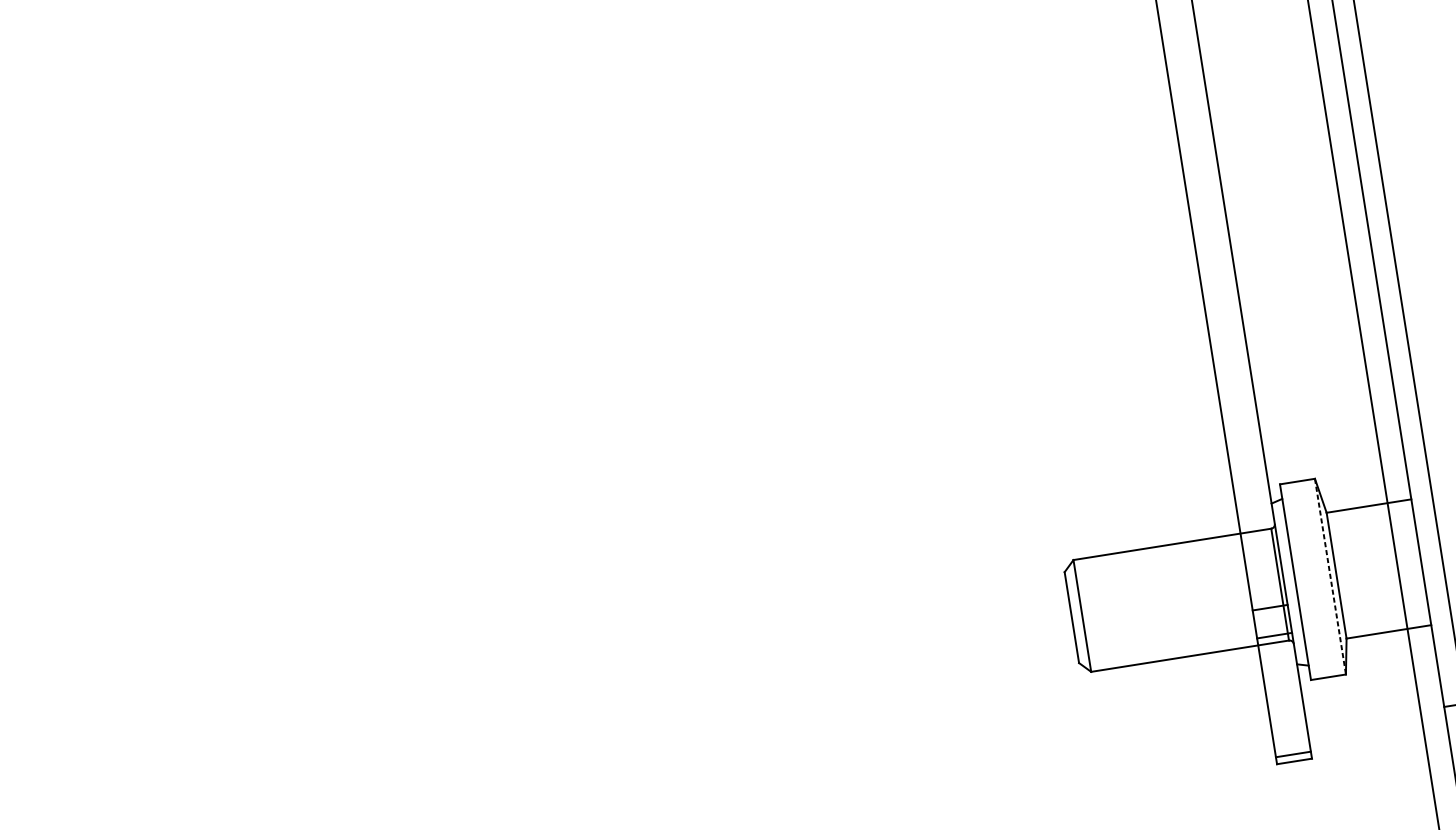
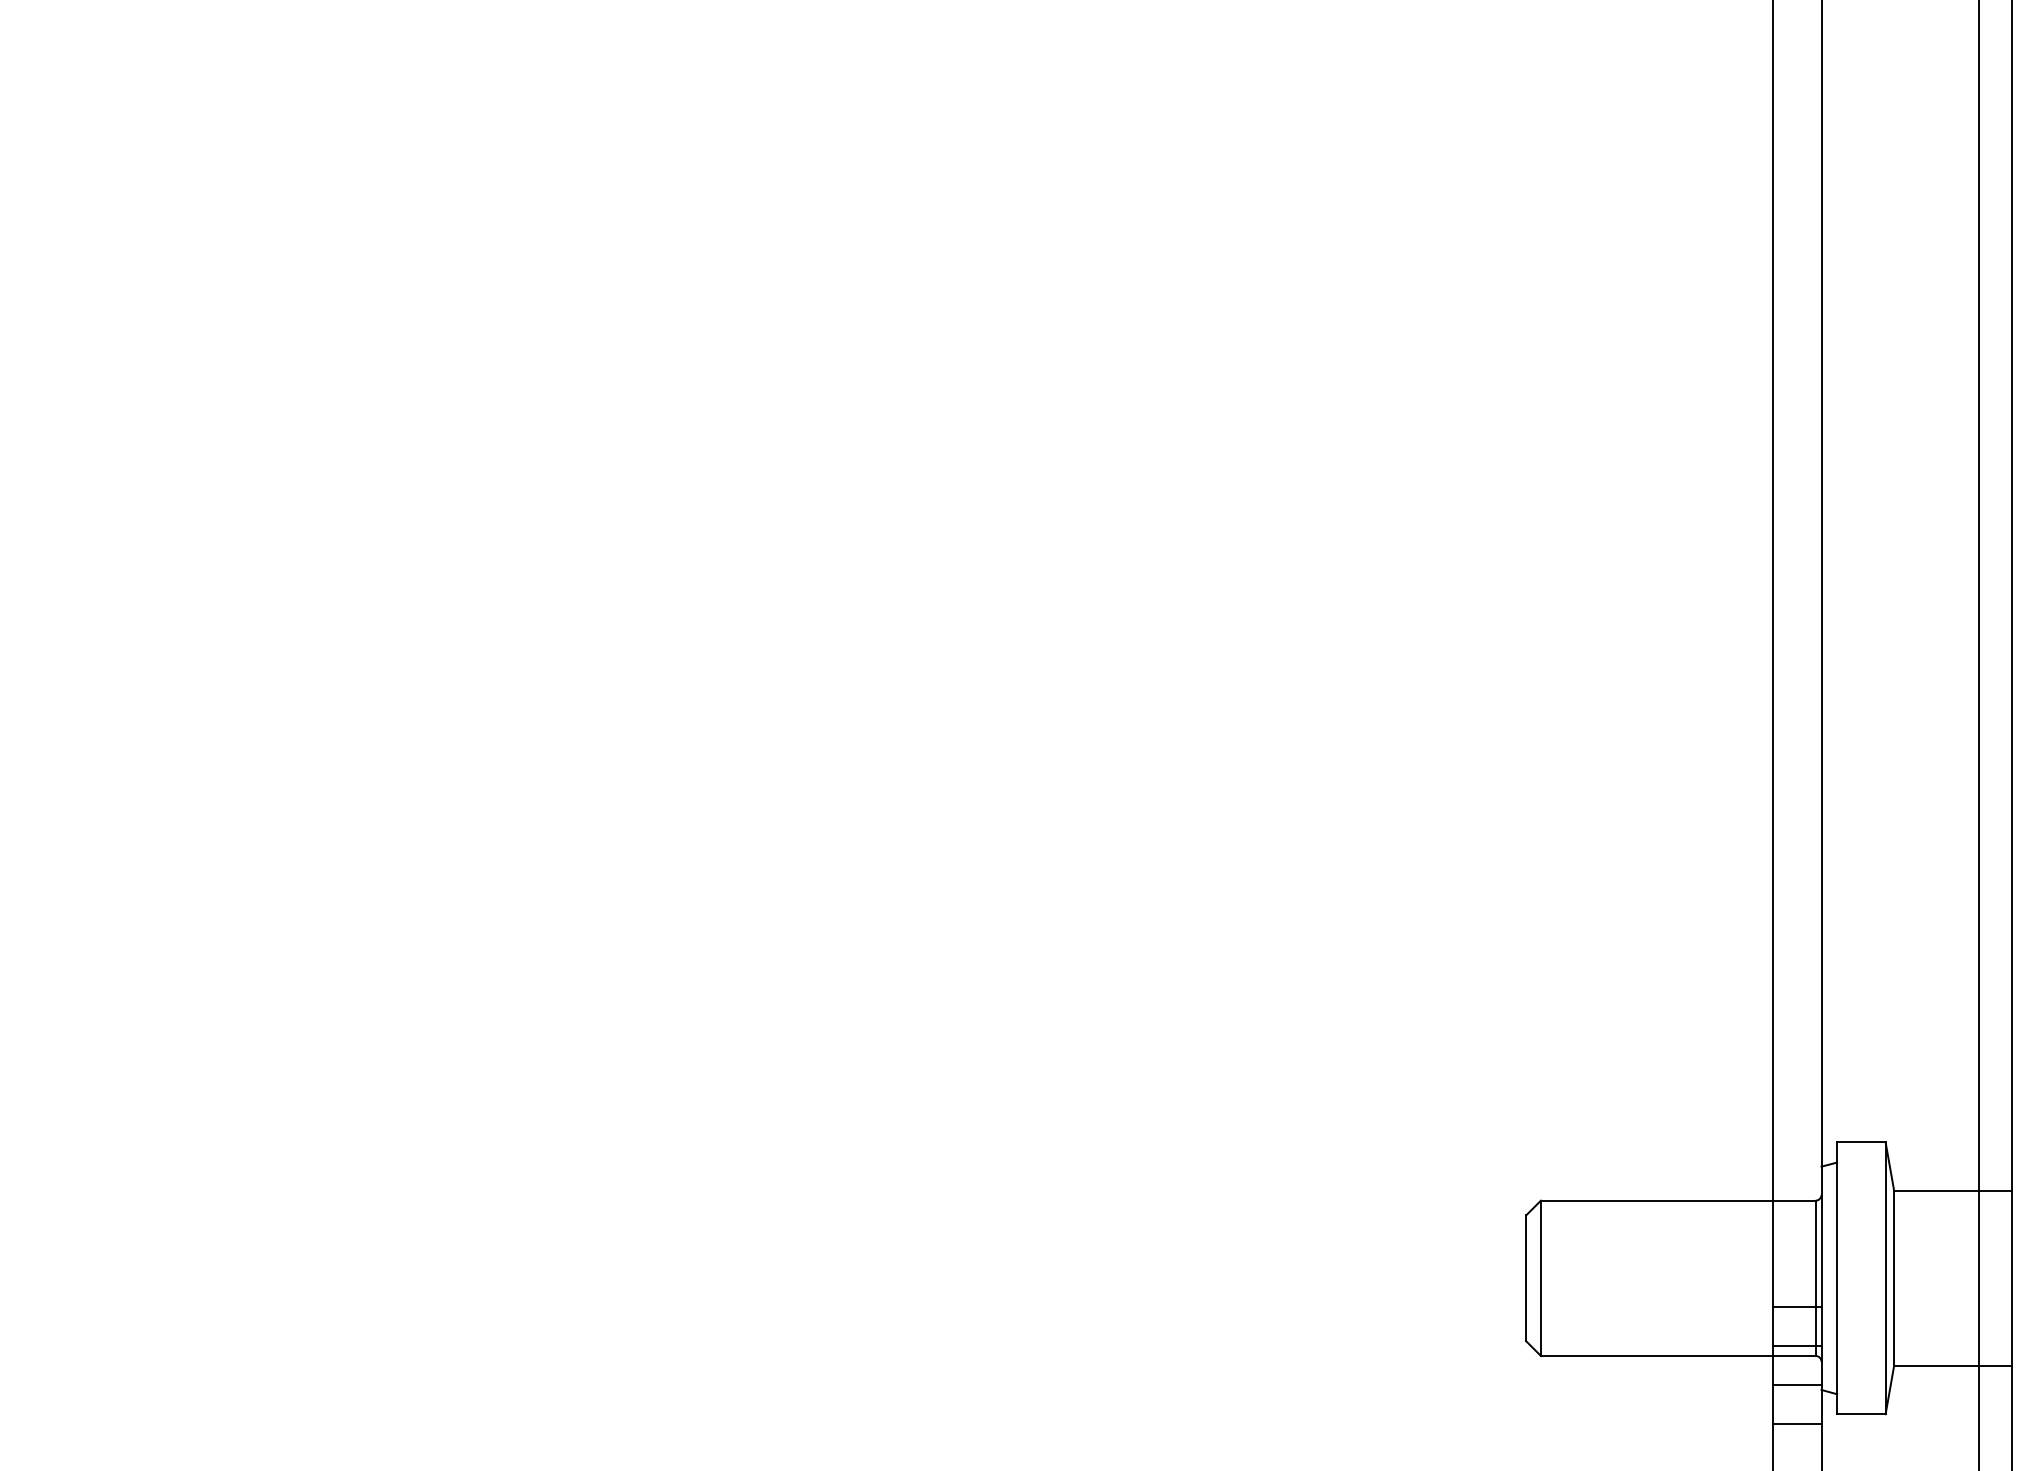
line: (1330, 576) -> (1885, 1278), dashed -> solid
line: (1279, 663) -> (1797, 1385), added
line: (1283, 691) -> (1797, 1423), added

